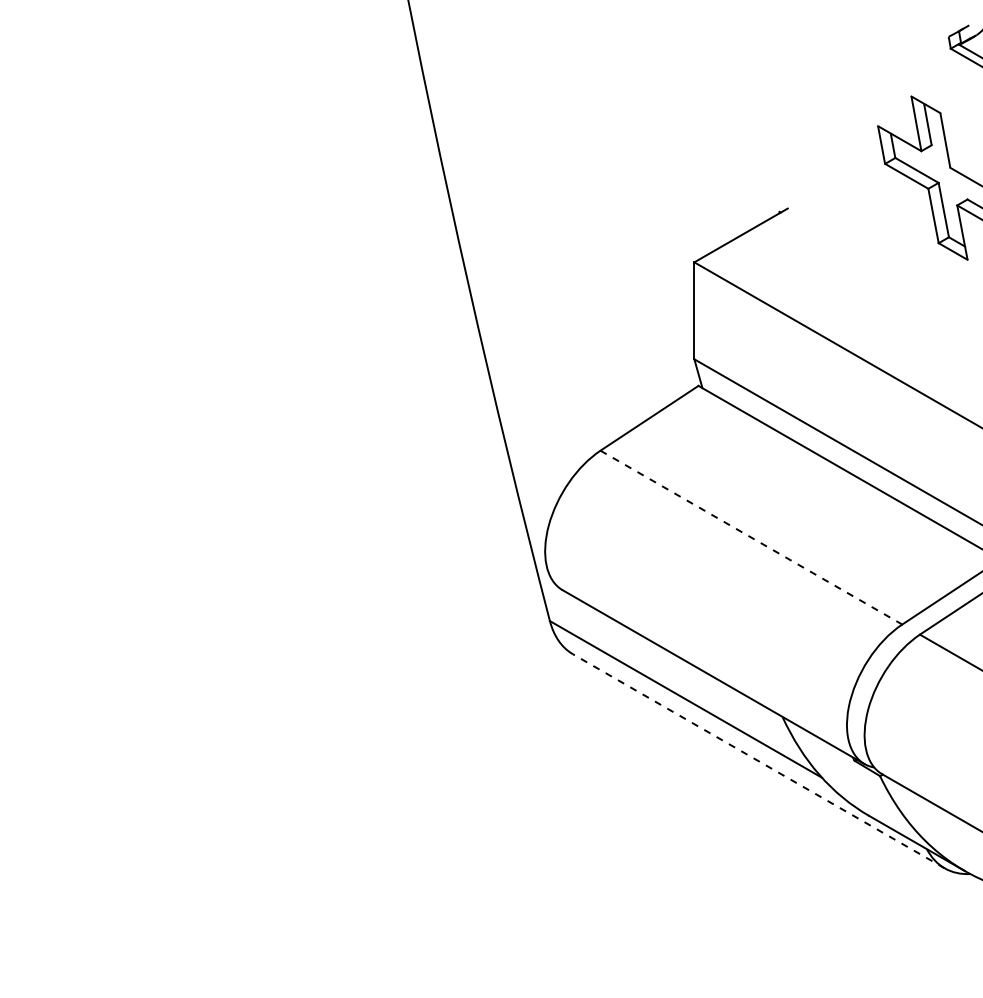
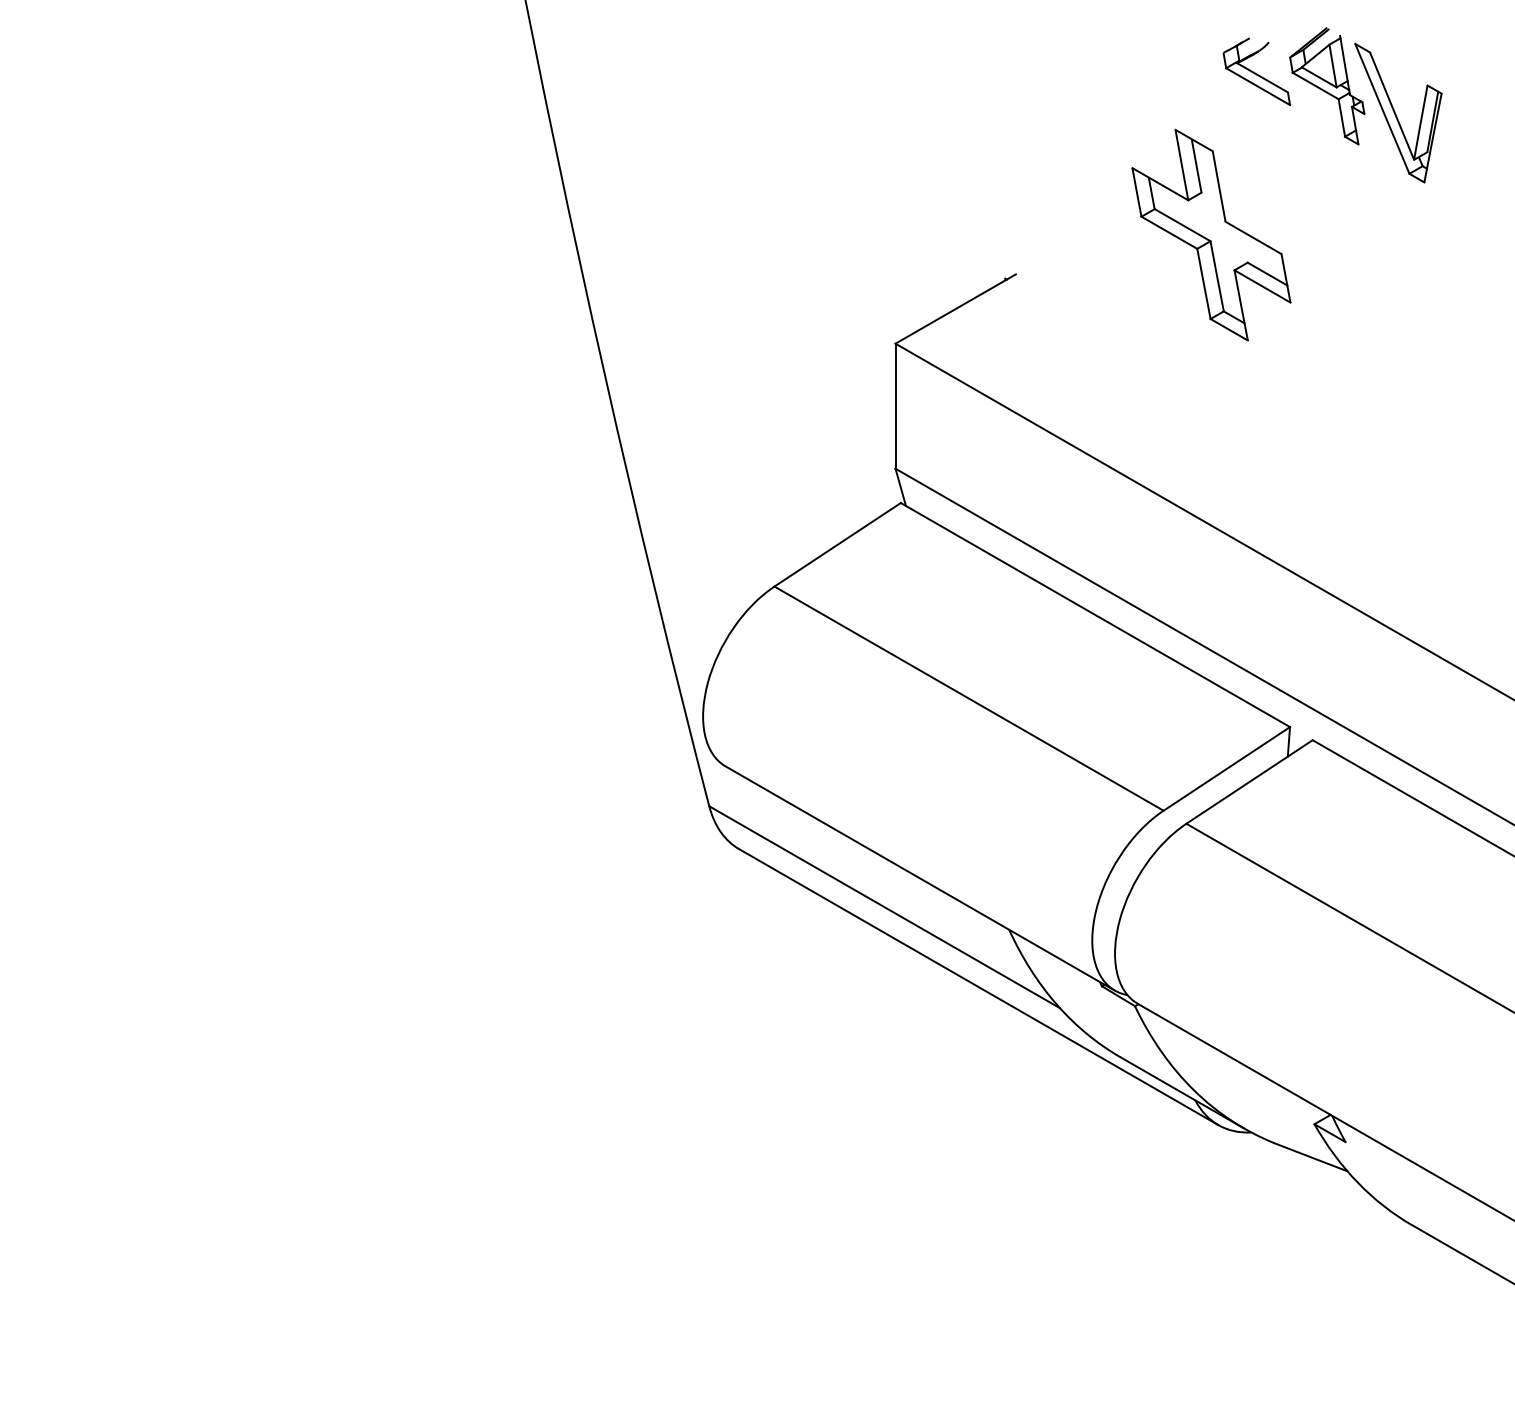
line: (751, 537) -> (969, 698), dashed -> solid
line: (758, 761) -> (978, 987), dashed -> solid

